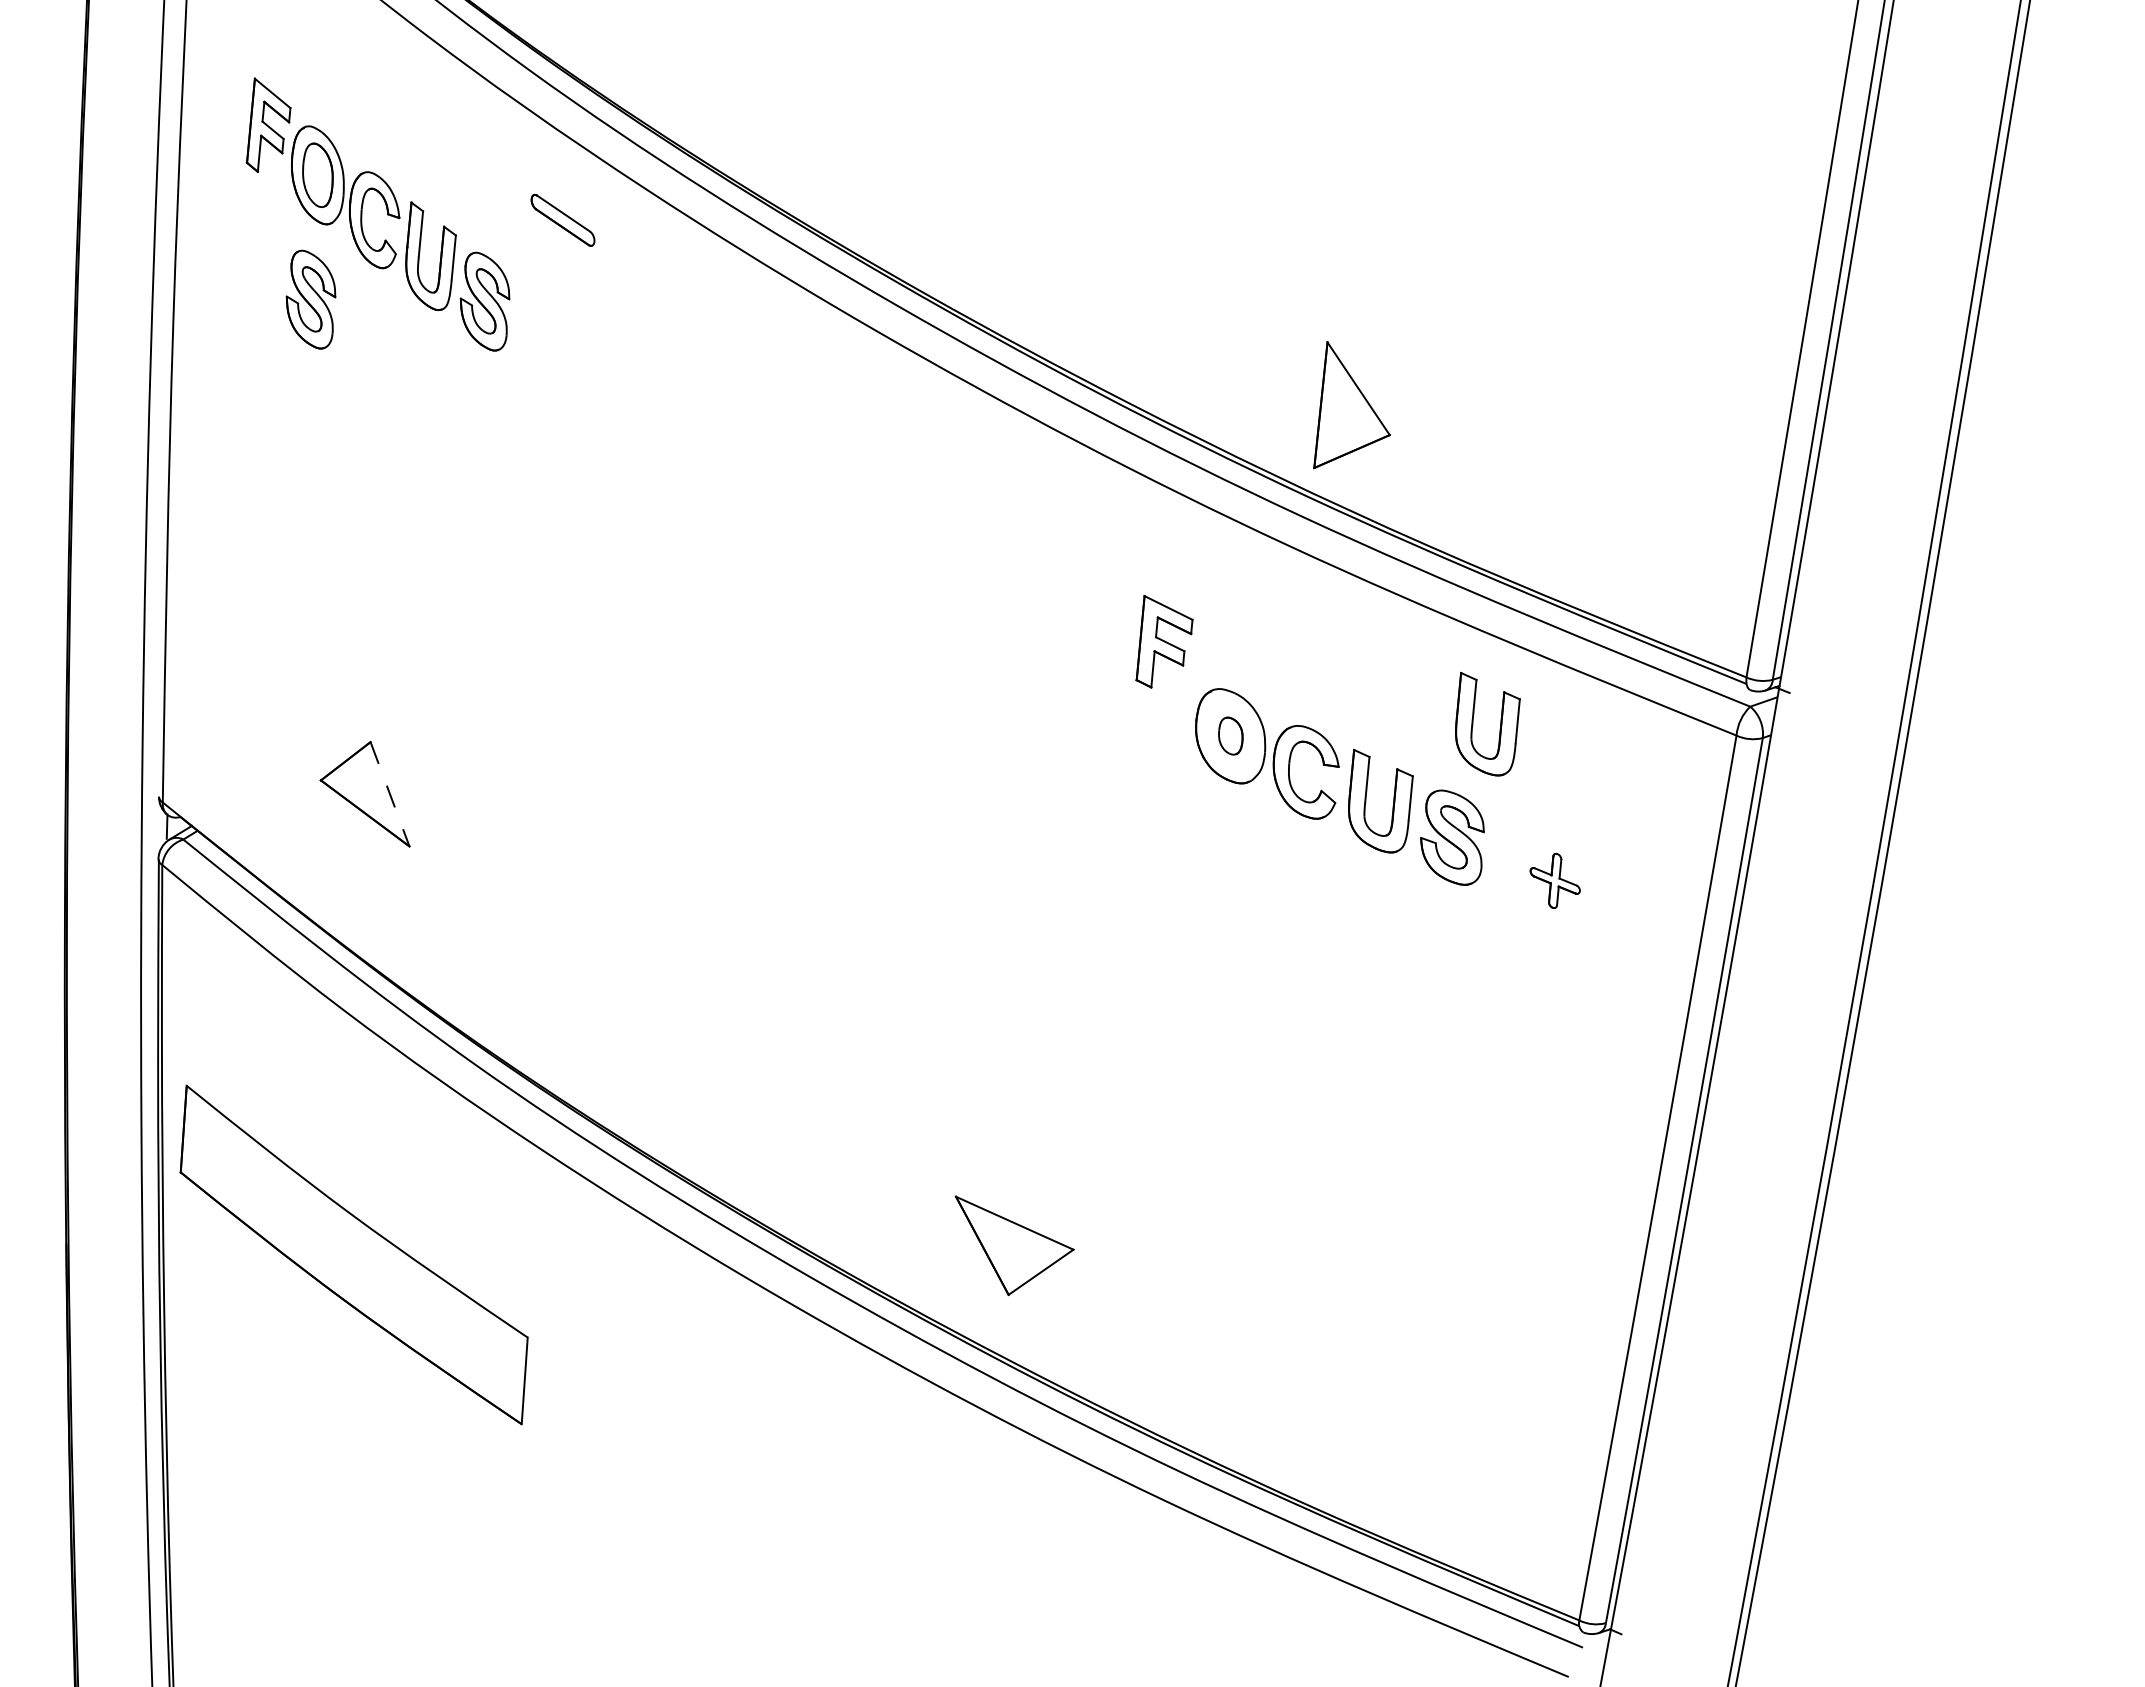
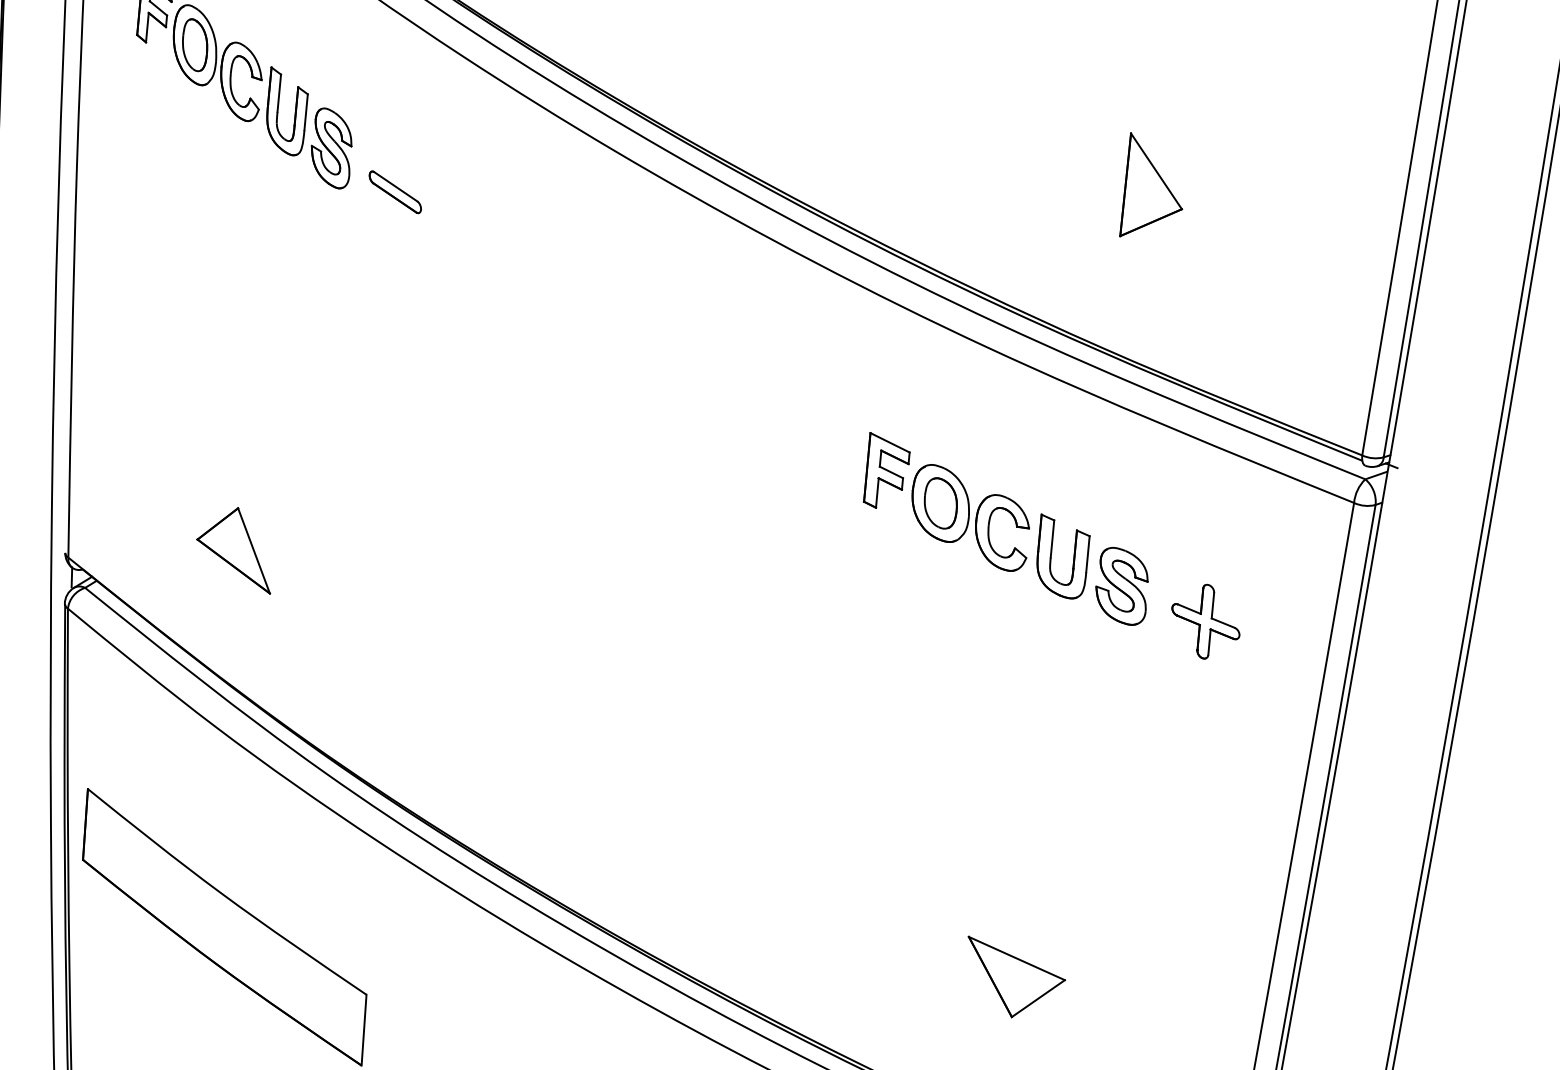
part: (562, 220) -> (394, 192), moved
part: (310, 299) -> (189, 146), removed
part: (1351, 405) -> (1150, 185), moved
part: (1164, 641) -> (886, 470), moved
part: (1500, 723) -> (1161, 493), removed
part: (1230, 735) -> (940, 502), size x1.67
line: (390, 794) -> (254, 551), dashed -> solid
part: (1555, 880) -> (1206, 621), size x1.67
part: (1014, 1245) -> (1016, 976), moved

